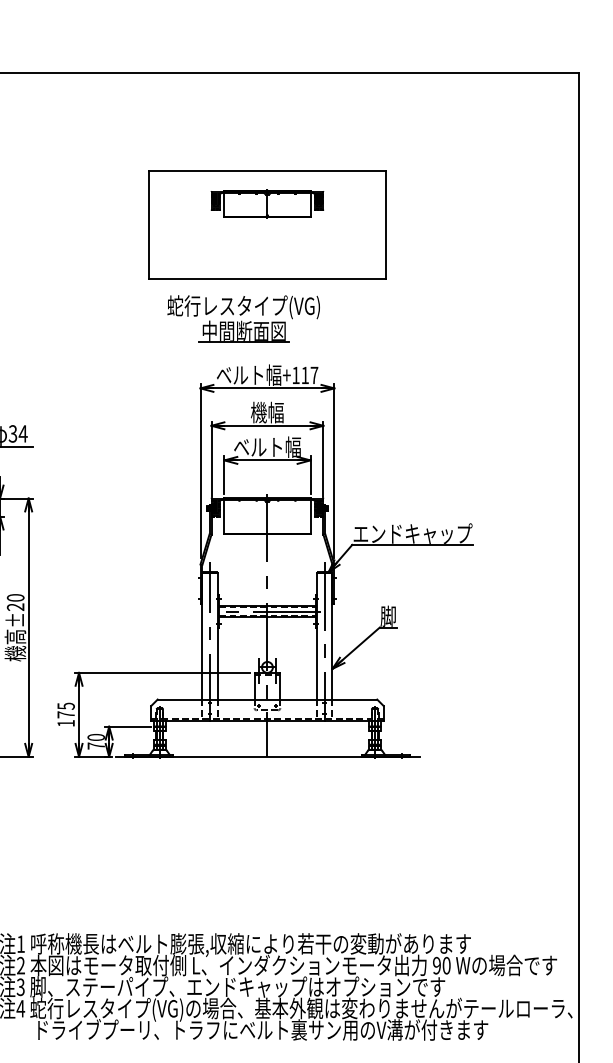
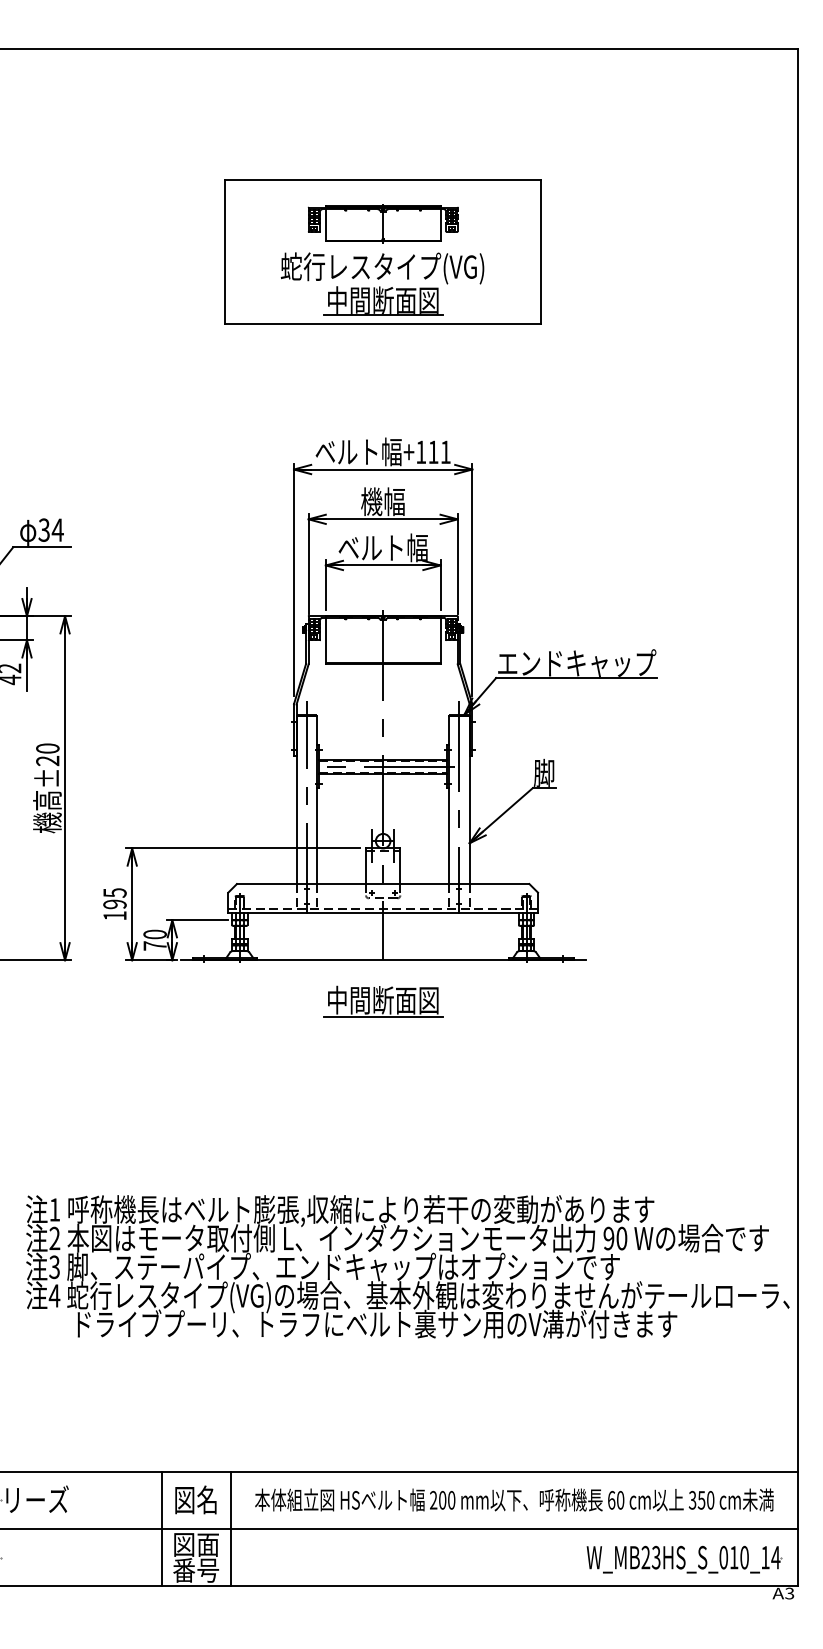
part: (243, 318) -> (382, 283), moved
text: (314, 374) -> (445, 451), +117 -> +111
text: (65, 714) -> (114, 904), 175 -> 195
part: (267, 787) -> (383, 1001), added

